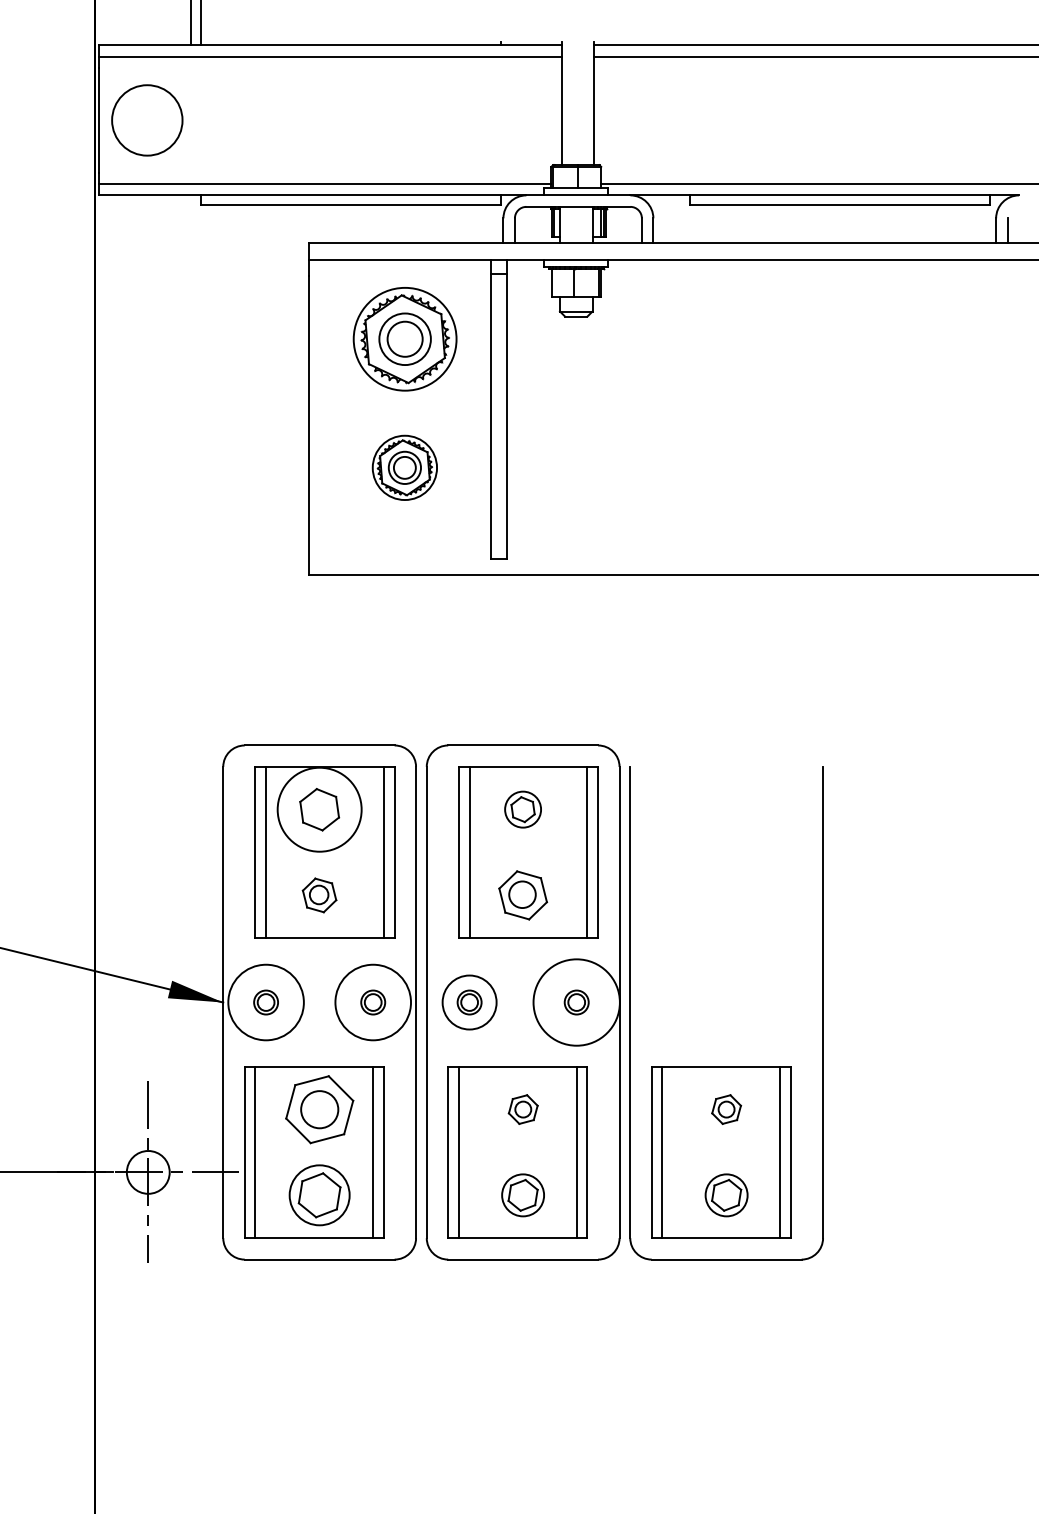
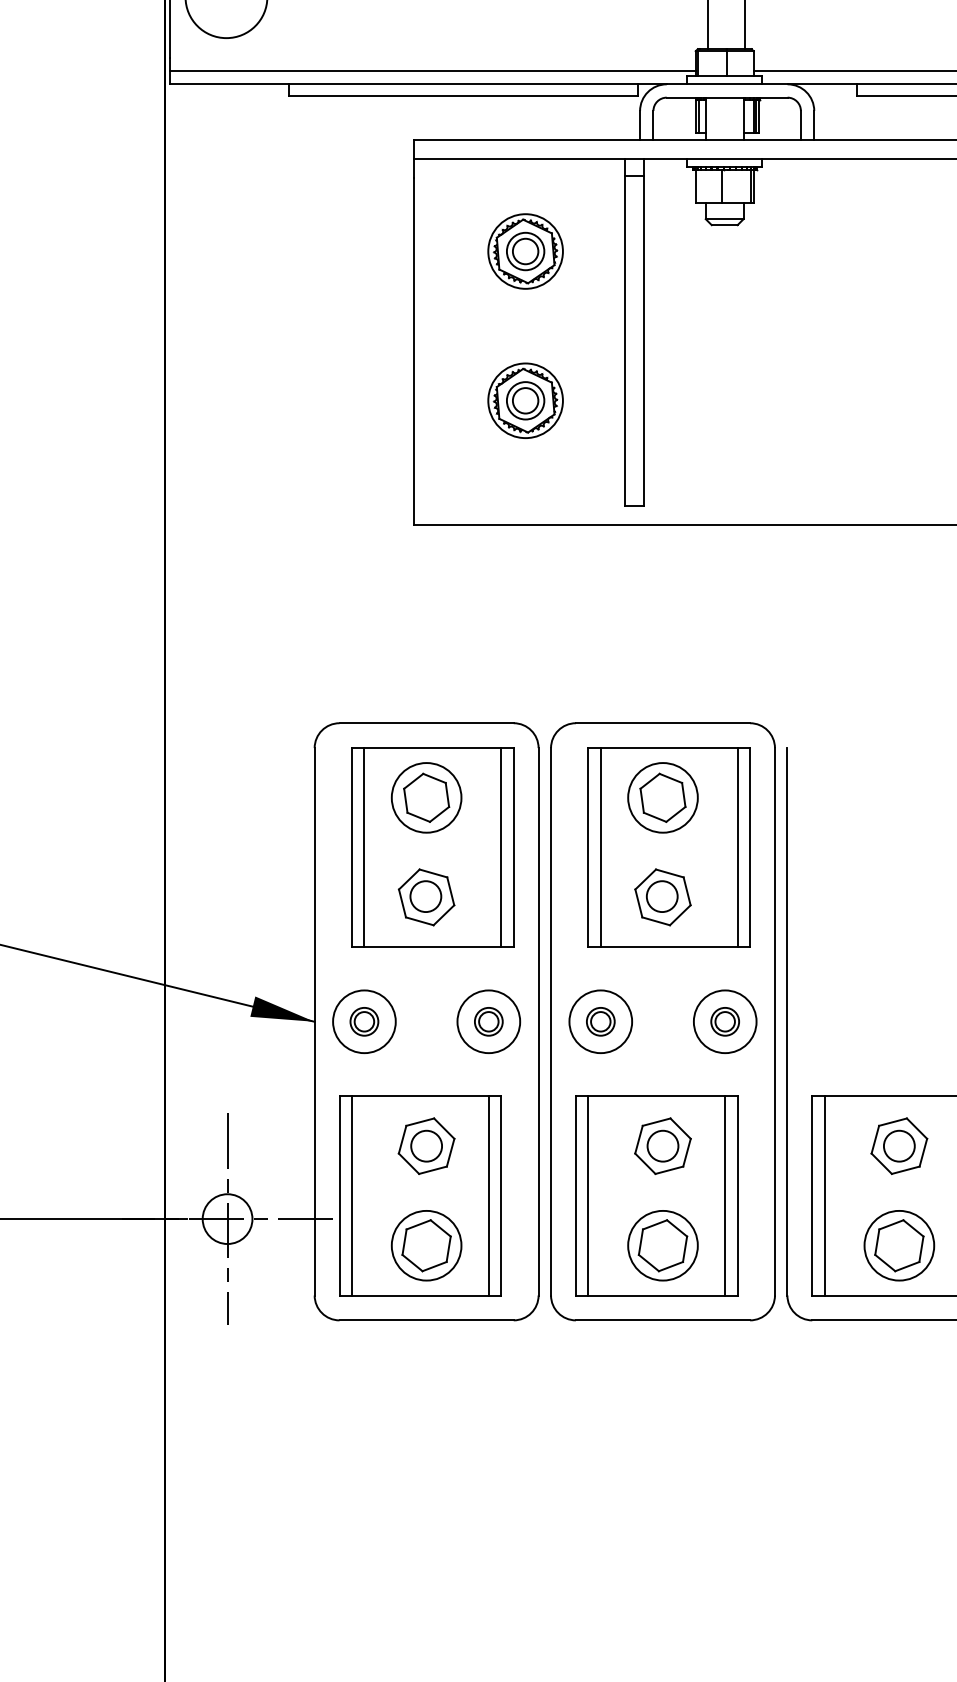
part: (404, 339) -> (525, 251), size x0.62
circle: (319, 809) -> (426, 797), size x0.71
part: (522, 809) -> (662, 797), size x1.67
part: (319, 895) -> (426, 897), size x1.43
circle: (266, 1002) -> (364, 1021), size x0.71
circle: (373, 1002) -> (489, 1021), size x0.71
circle: (576, 1002) -> (724, 1021), size x0.62
part: (319, 1109) -> (426, 1146), size x0.71
part: (523, 1109) -> (663, 1146), size x1.67
part: (726, 1109) -> (899, 1146), size x1.67
part: (522, 1195) -> (662, 1245), size x1.43
part: (726, 1195) -> (899, 1245), size x1.43

